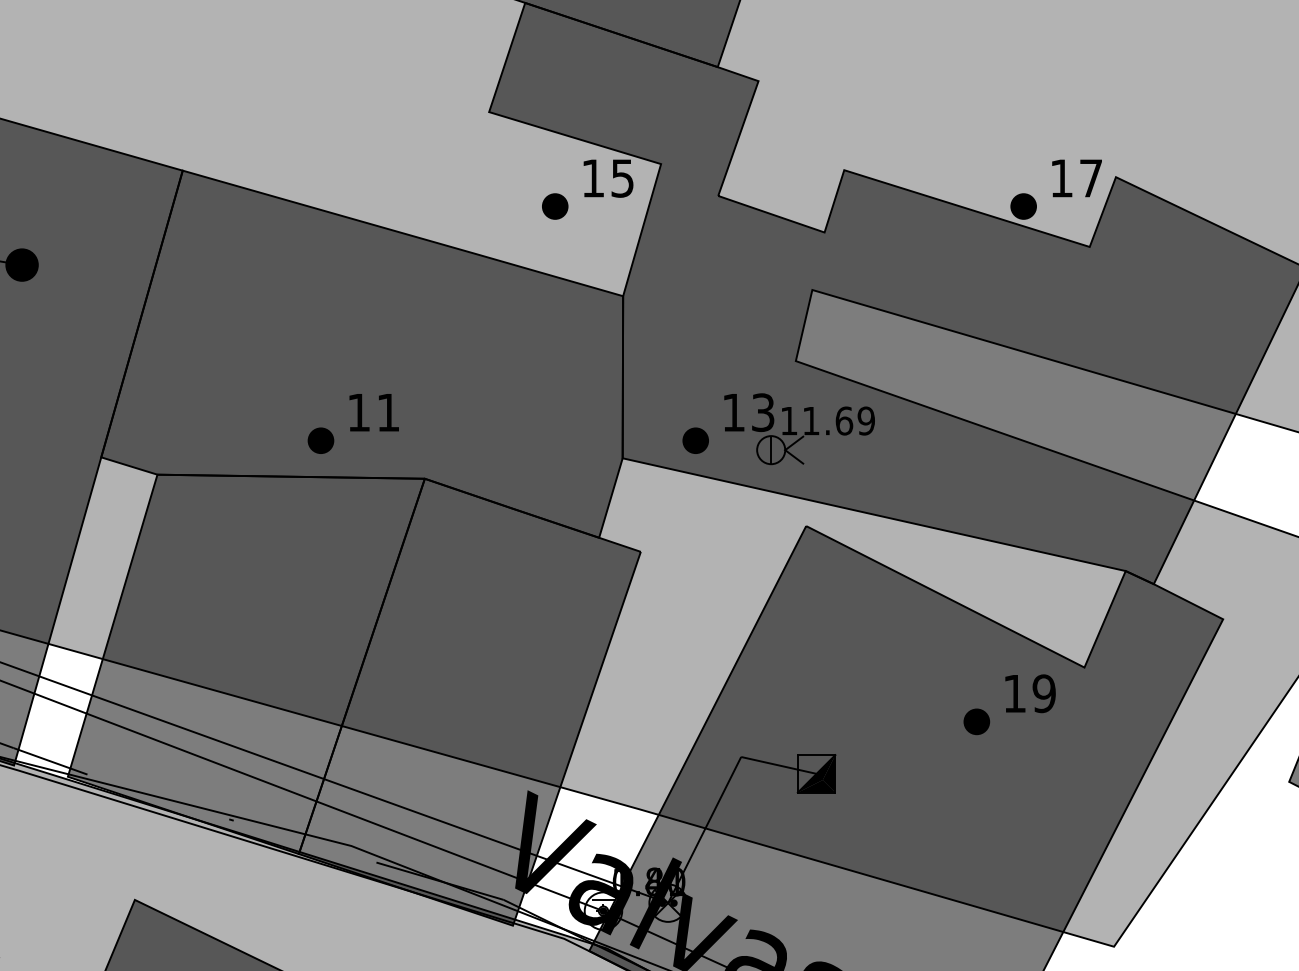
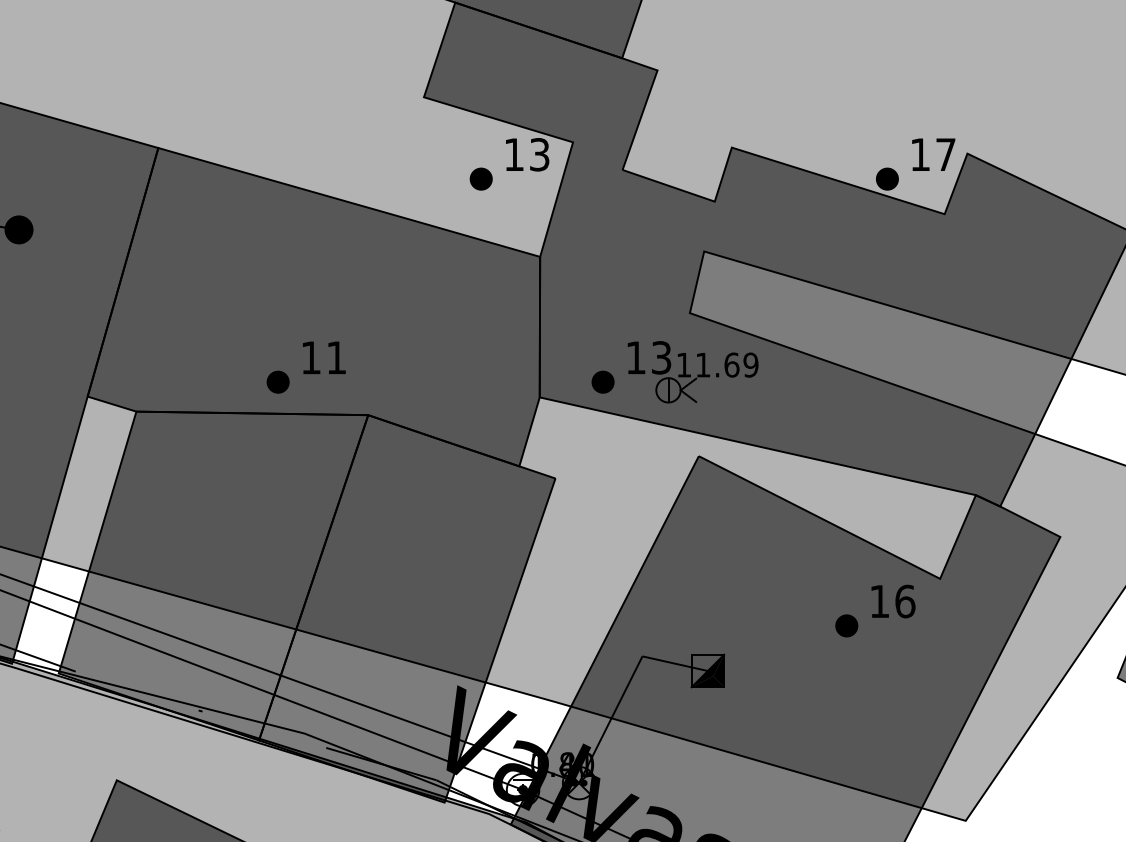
text: (622, 178) -> (539, 154), 15 -> 13
text: (1044, 693) -> (905, 601), 19 -> 16

